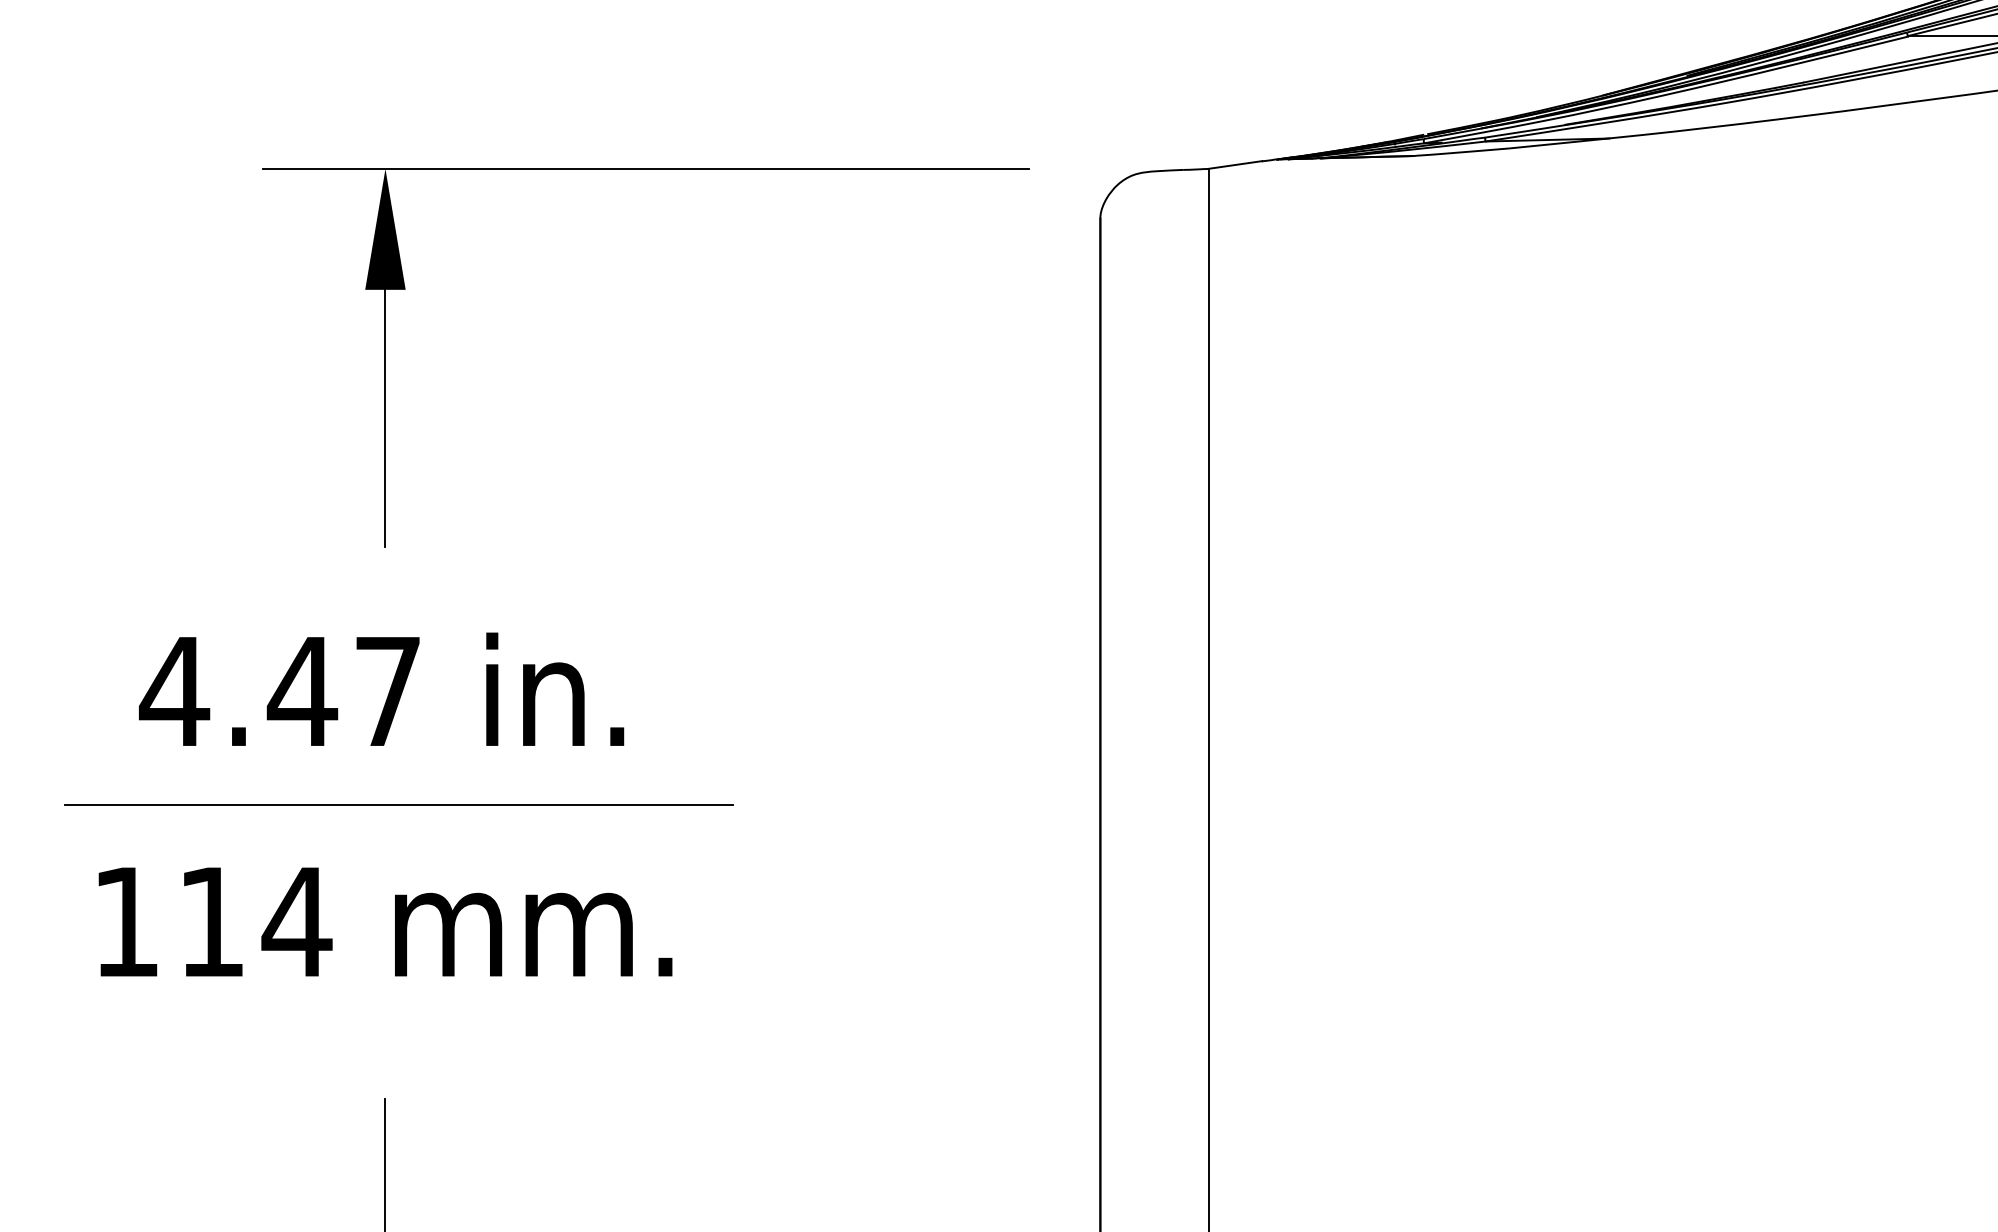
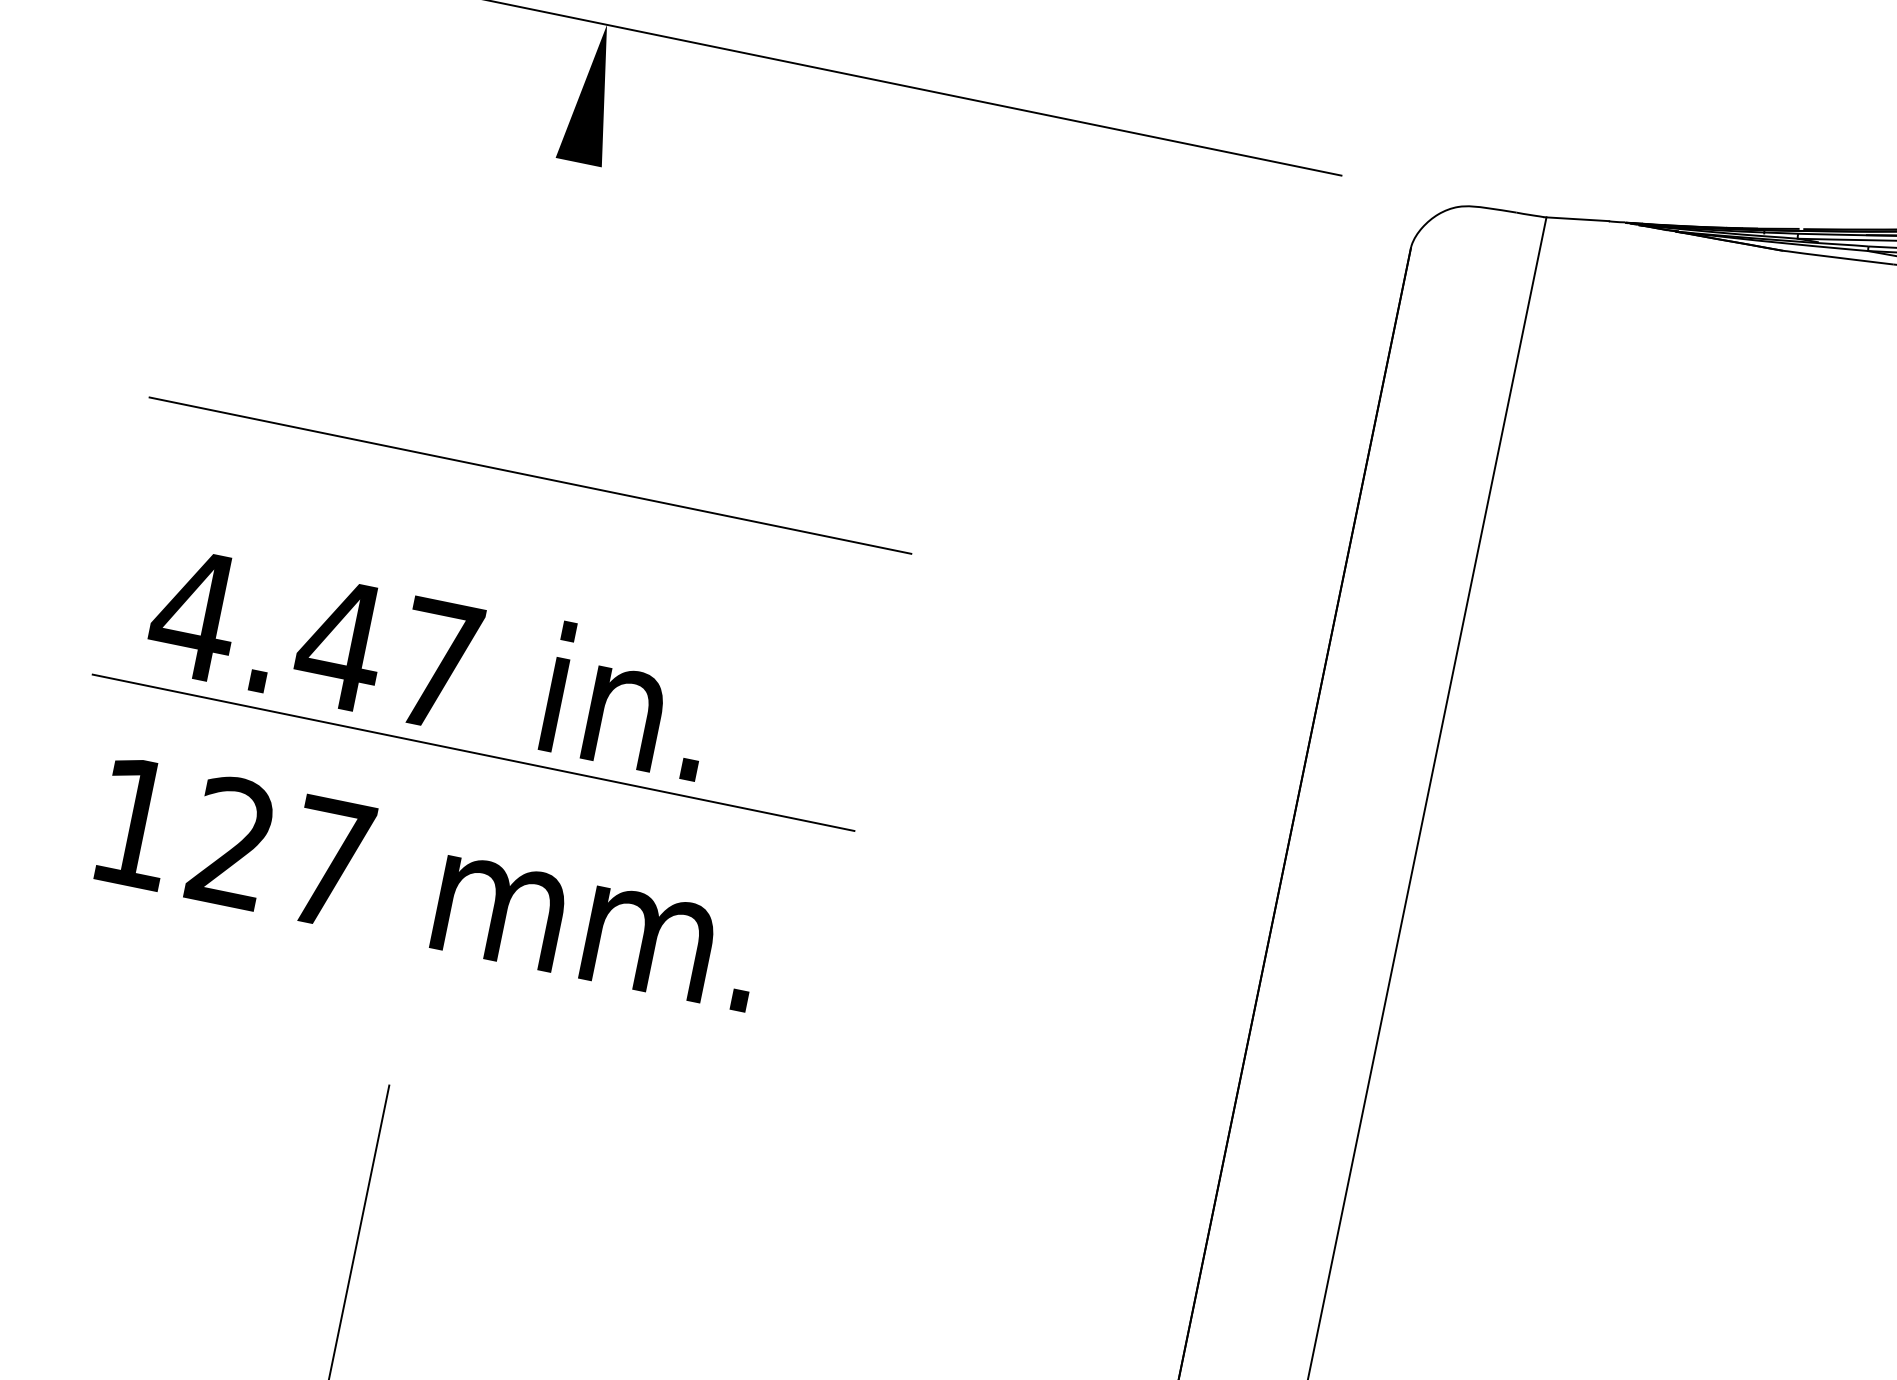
line: (385, 418) -> (548, 309), removed
line: (398, 561) -> (530, 475), added
text: (381, 688) -> (431, 659), moved
text: (255, 920) -> (282, 851), 114 -> 127

